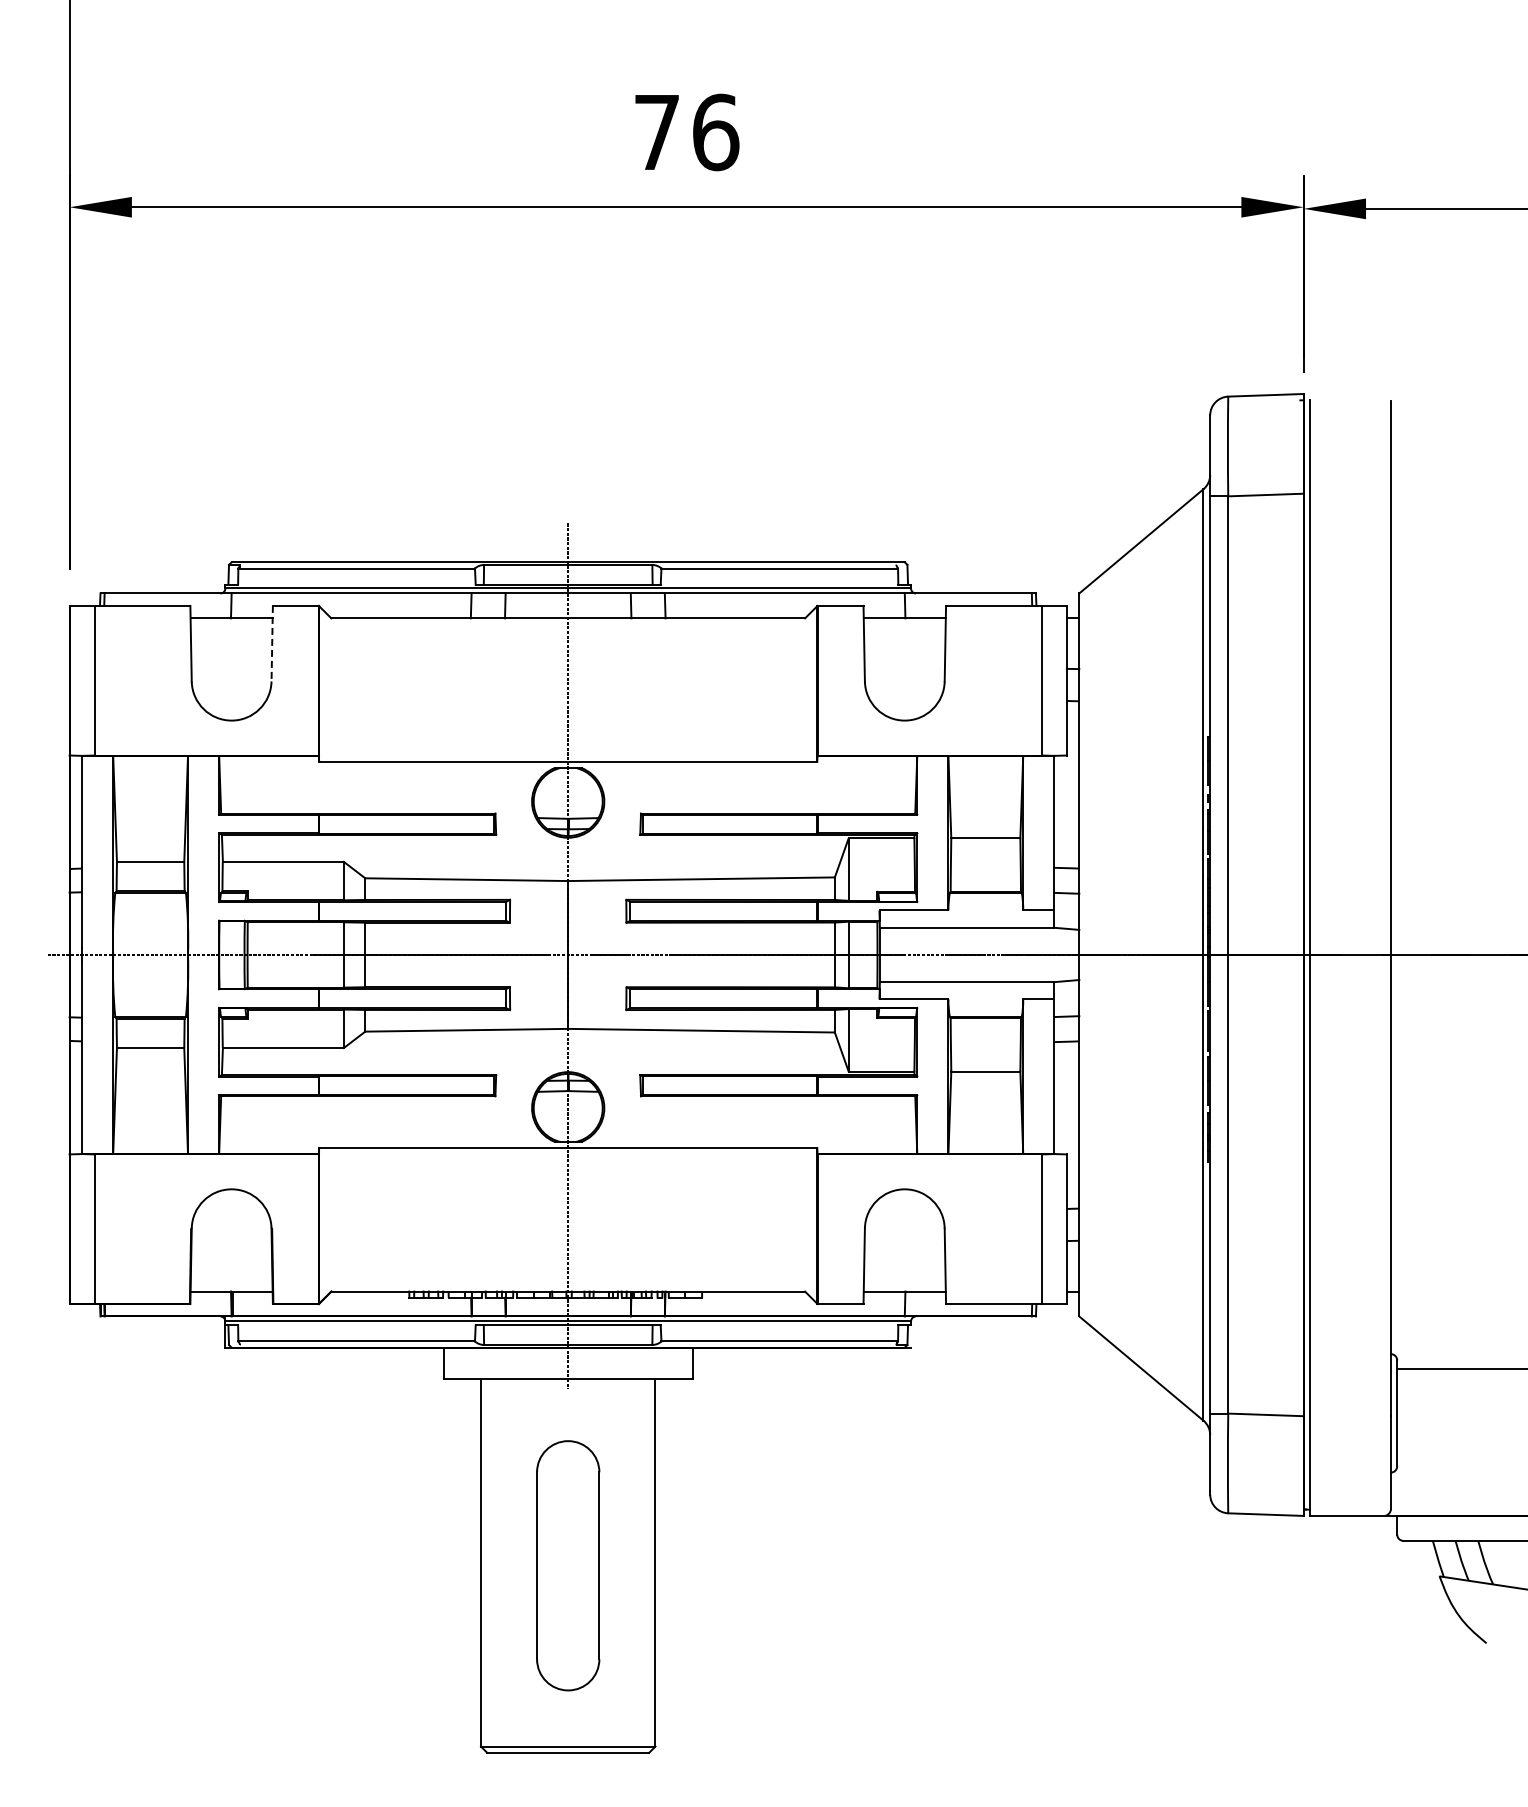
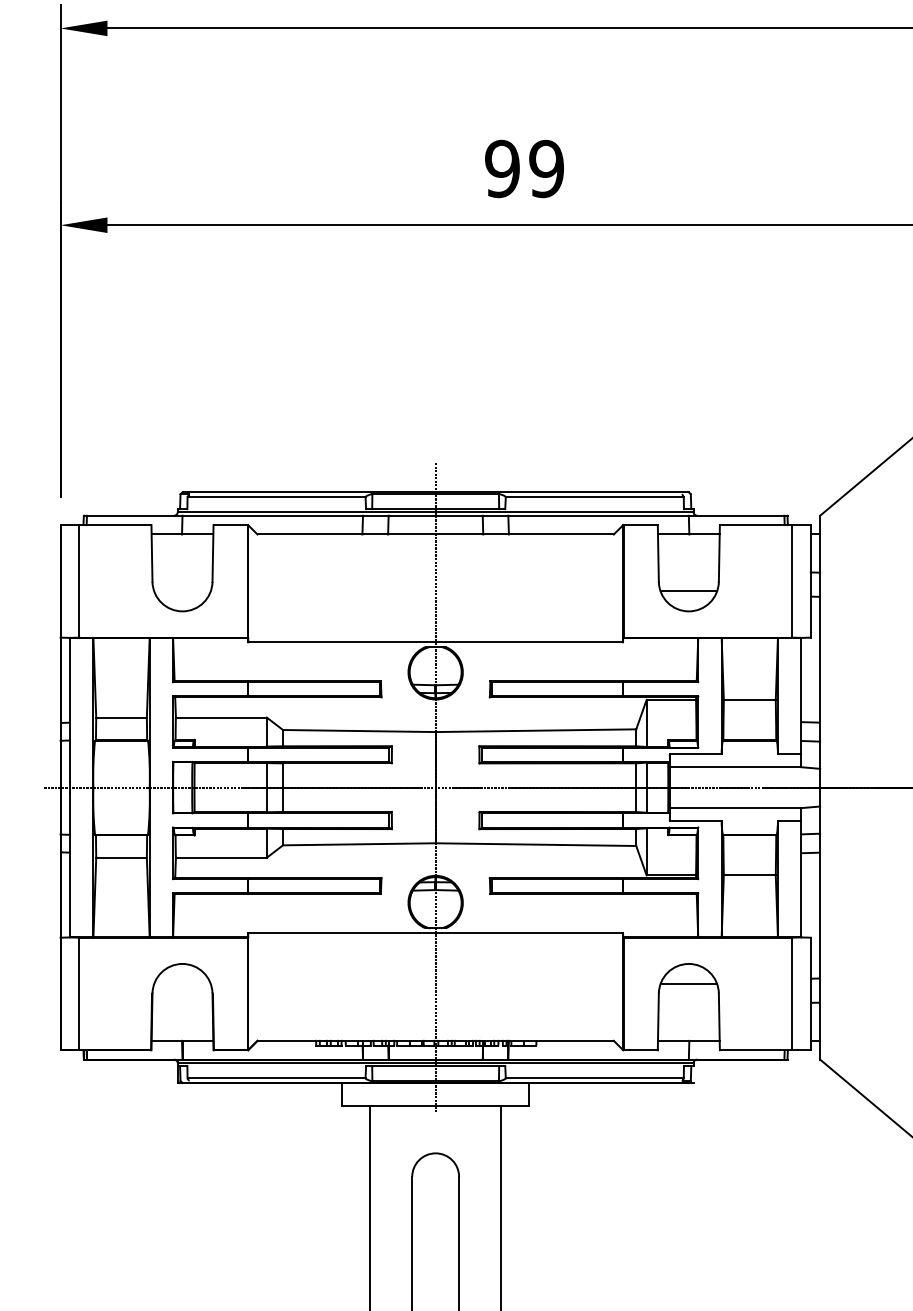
text: (686, 132) -> (524, 169), 76 -> 99
line: (272, 643) -> (213, 553), dashed -> solid
line: (904, 693) -> (688, 590), added
line: (904, 1216) -> (688, 984), added

